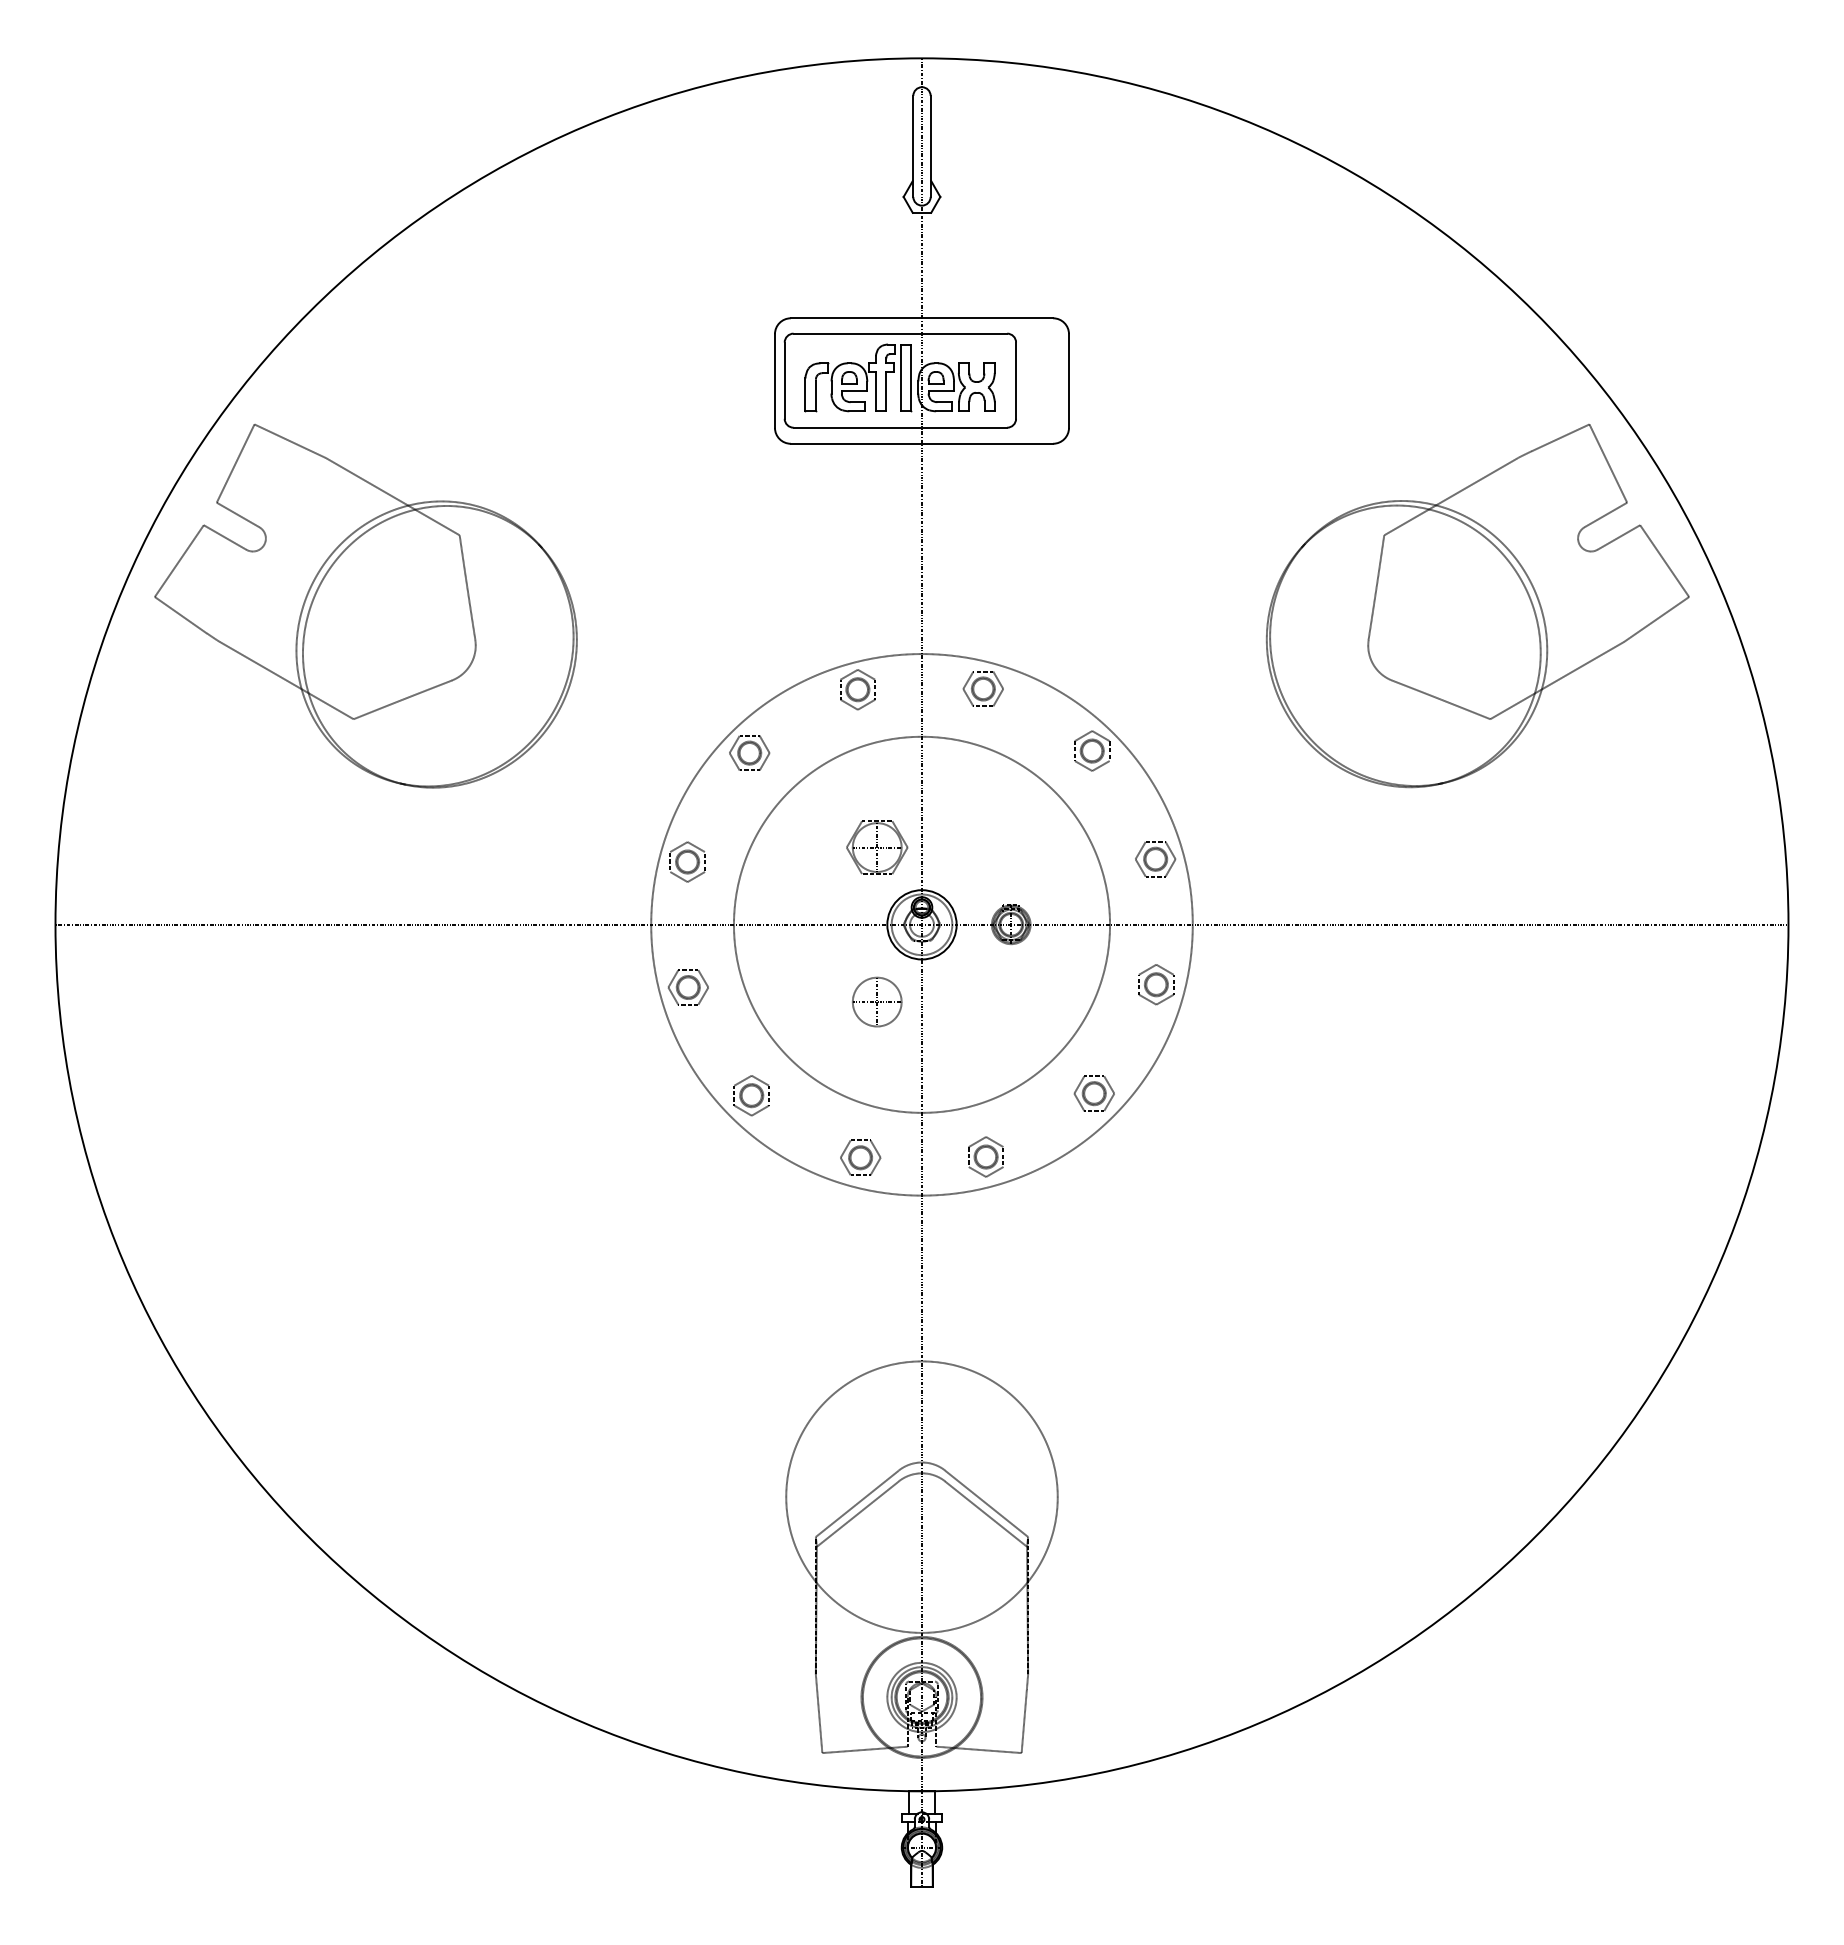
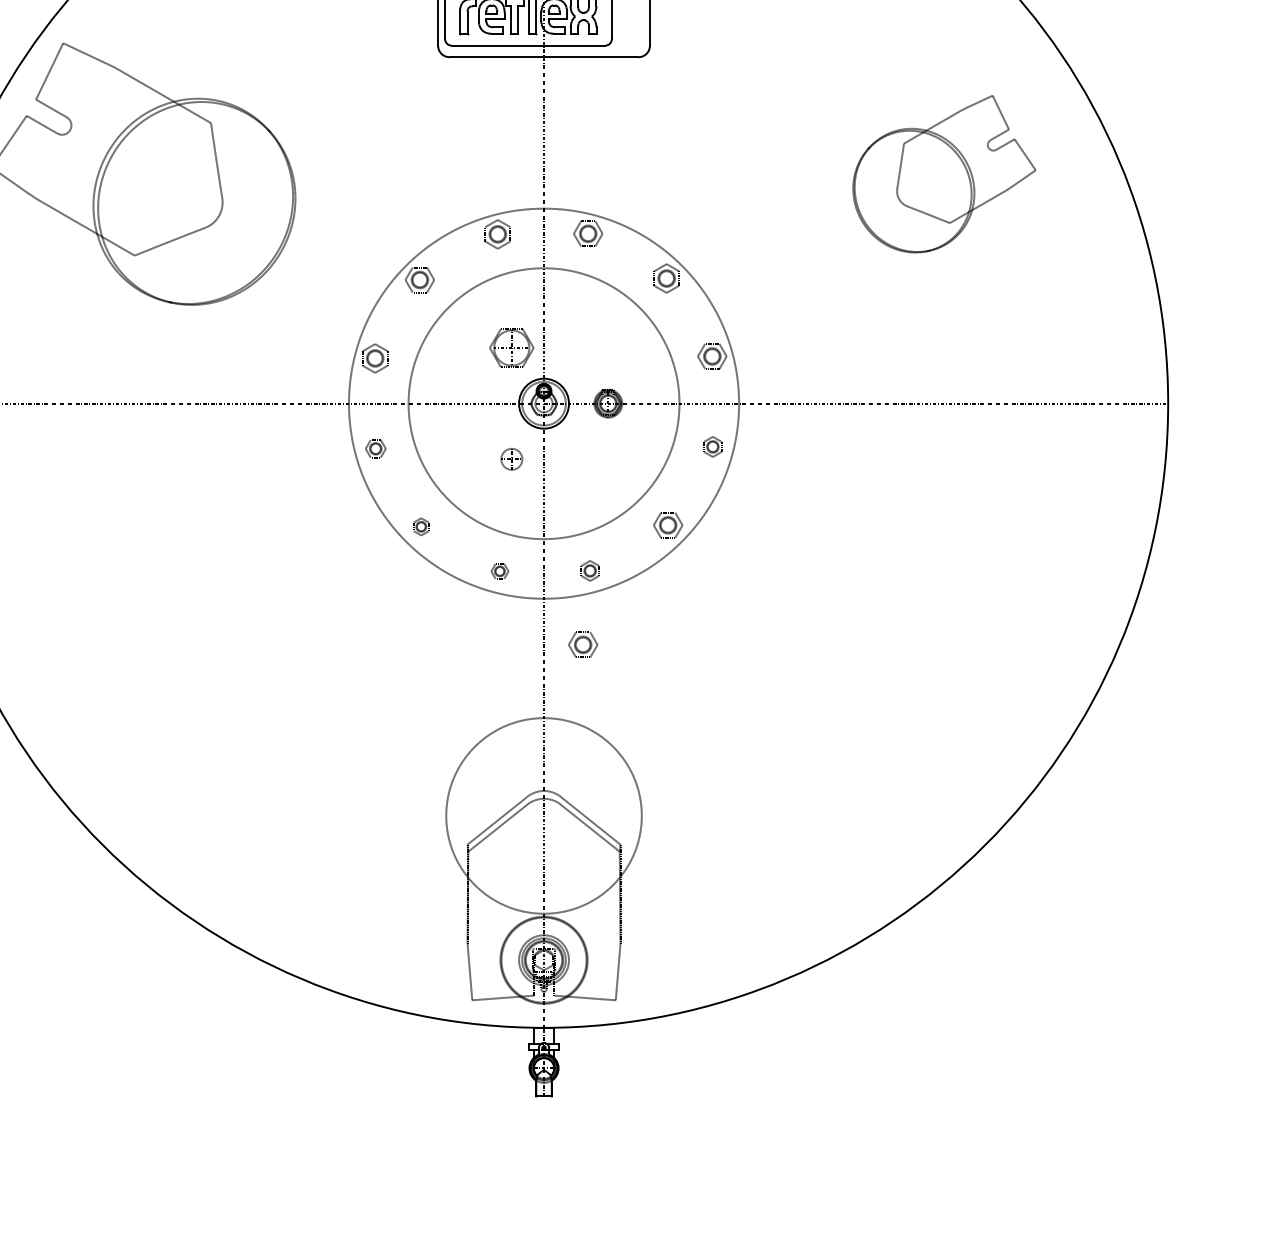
part: (1477, 606) -> (944, 174), size x0.6
part: (1156, 984) -> (712, 446), size x0.7
part: (688, 987) -> (375, 448), size x0.7
part: (877, 1001) -> (511, 458), size x0.6
part: (751, 1095) -> (421, 526), size x0.6
part: (985, 1156) -> (589, 570), size x0.7
part: (860, 1157) -> (499, 571), size x0.6
part: (975, 1259) -> (582, 644), added

